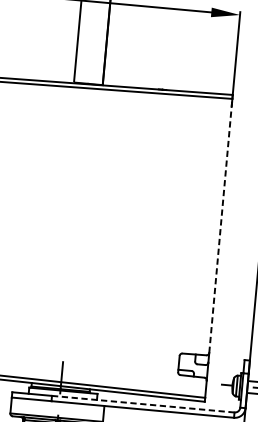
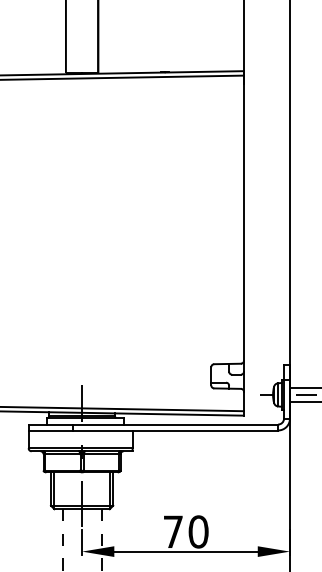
line: (220, 226) -> (243, 218), dashed -> solid
line: (144, 404) -> (176, 424), dashed -> solid

